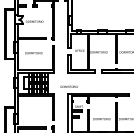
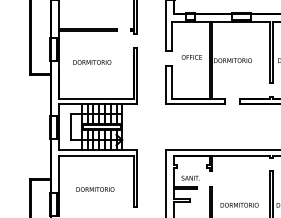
text: (68, 86) -> (93, 188), moved

